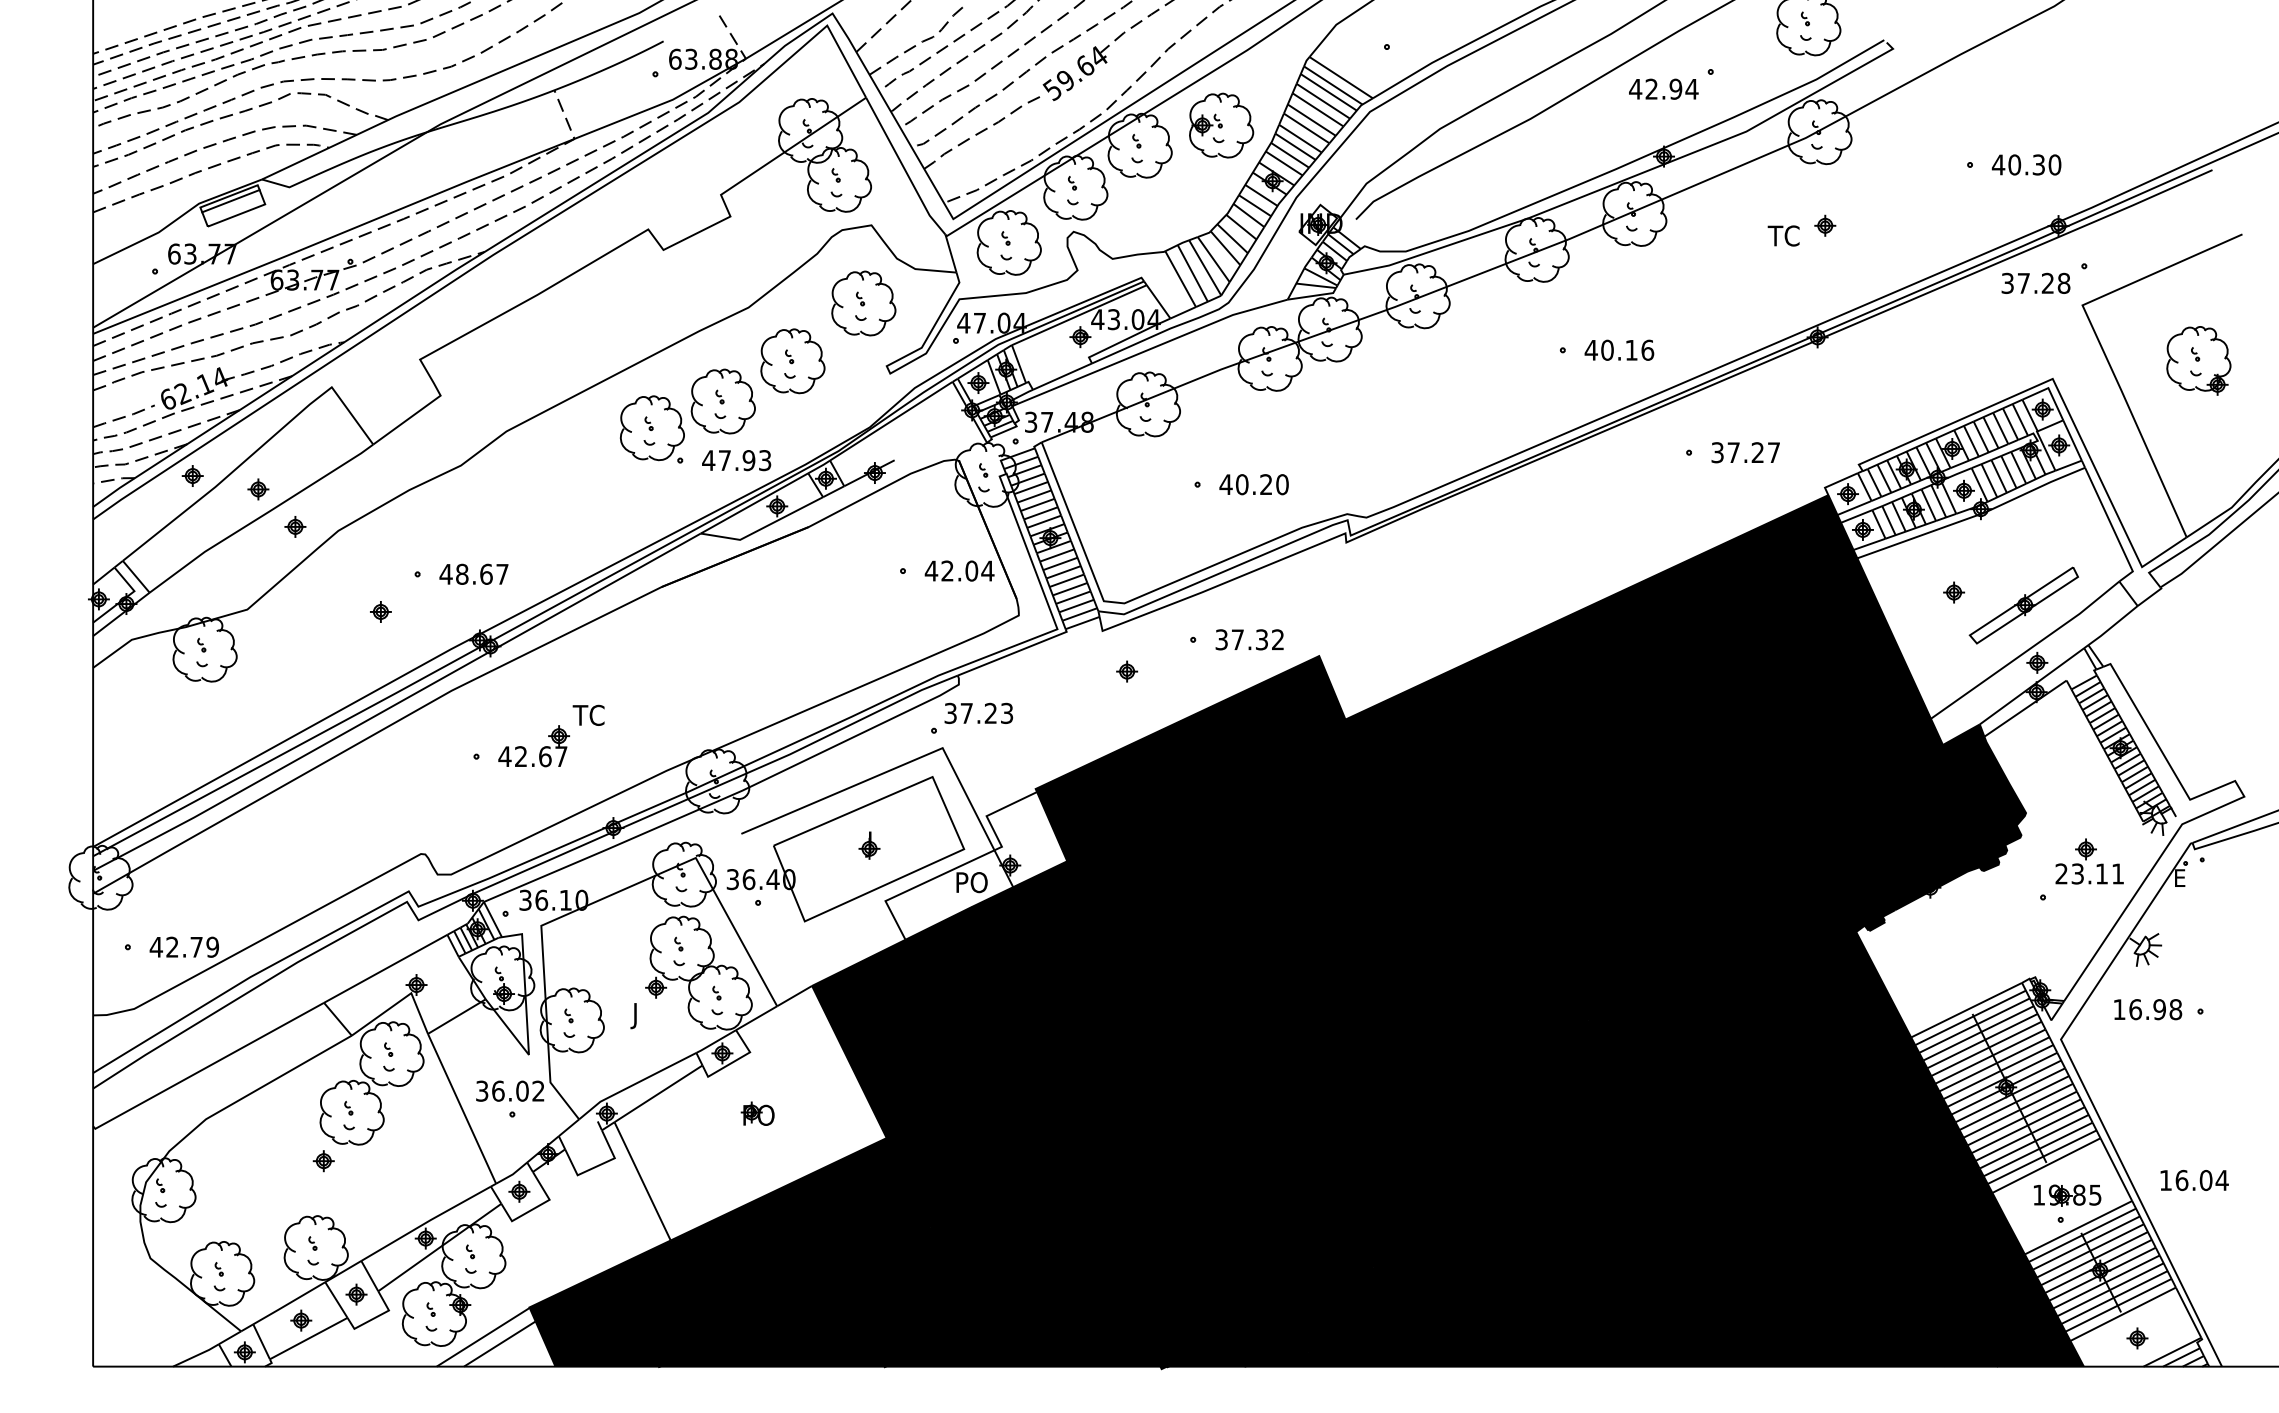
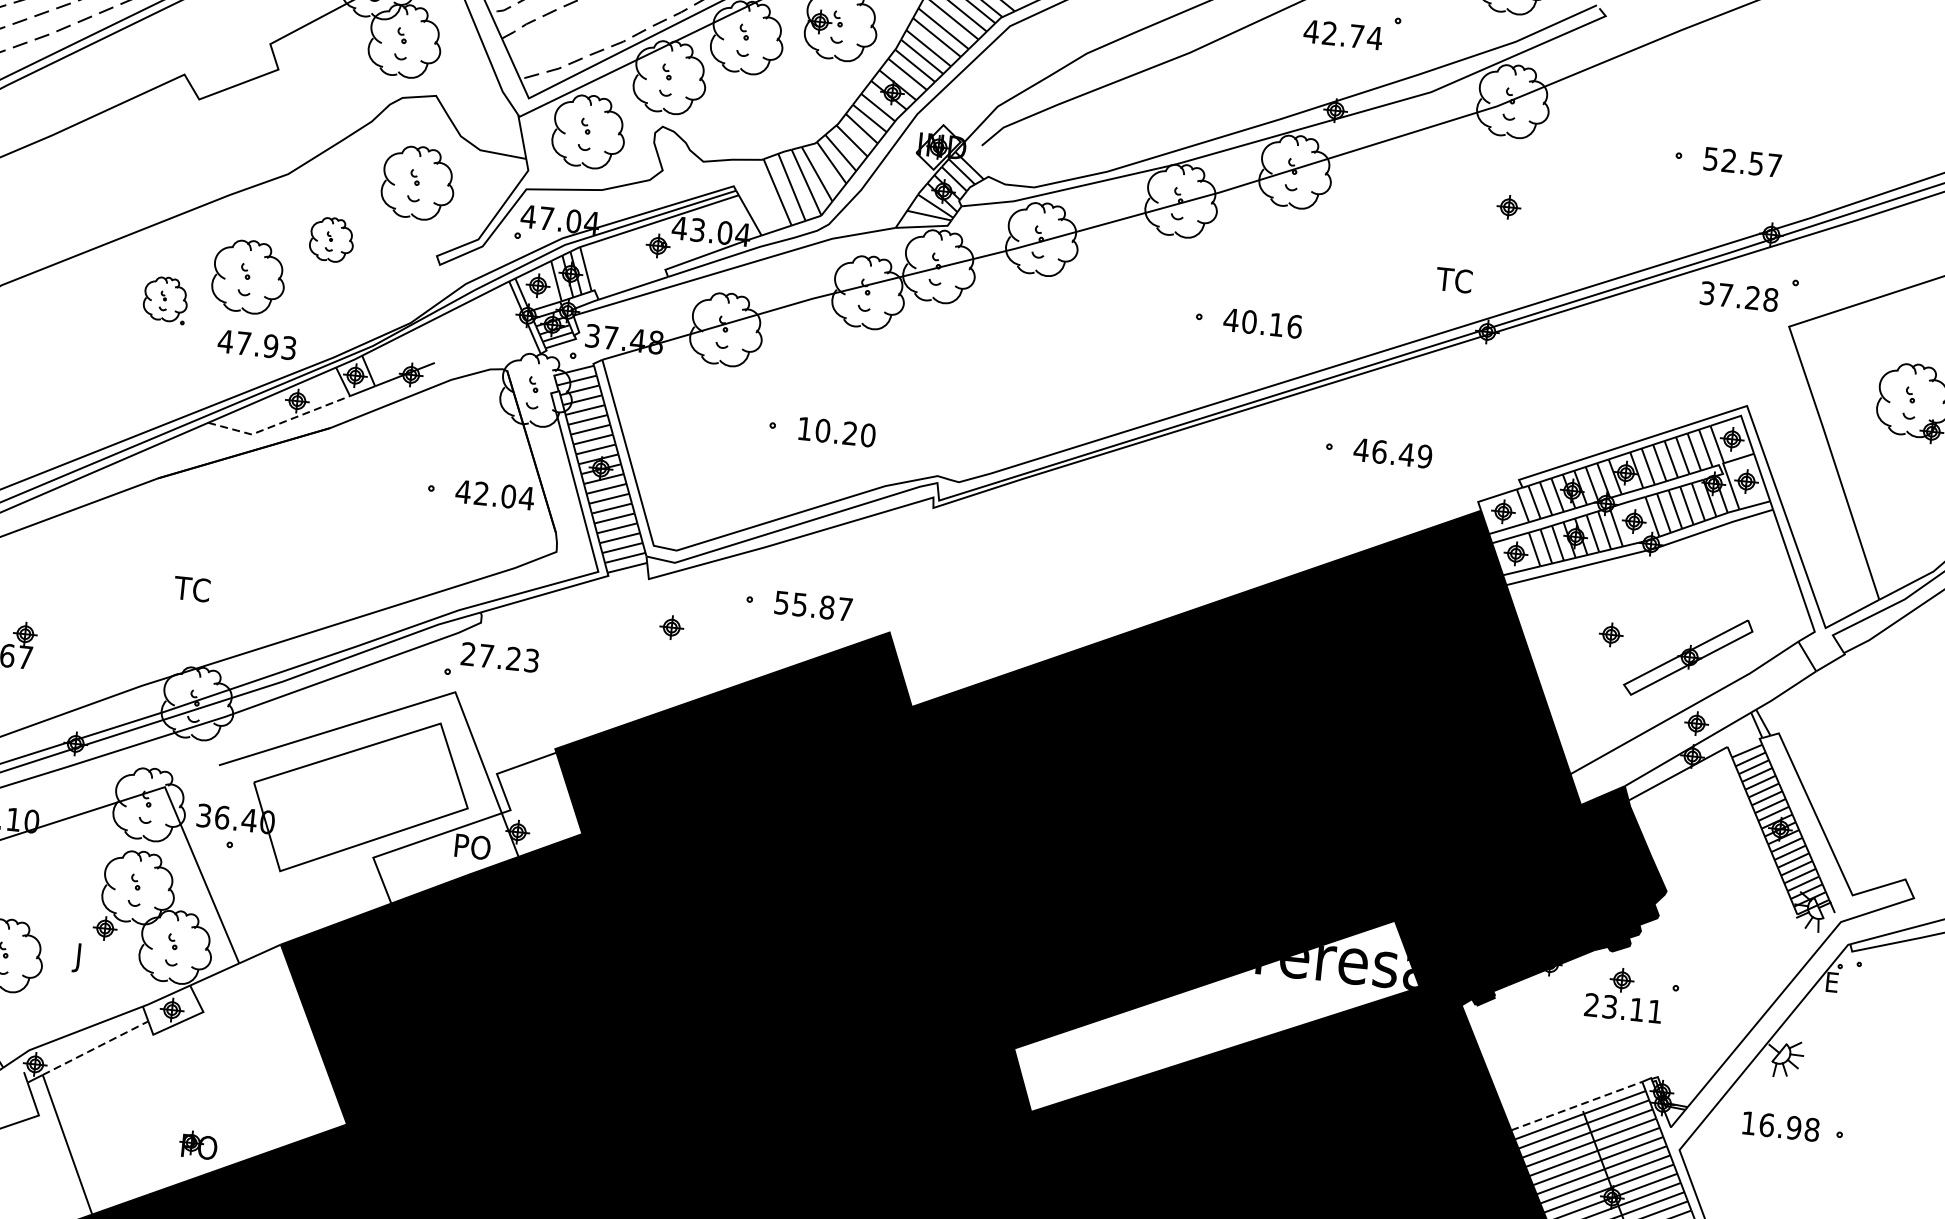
text: (1675, 88) -> (1356, 35), 42.94 -> 42.74
text: (2026, 164) -> (1742, 161), 40.30 -> 52.57
text: (1783, 235) -> (1453, 279), moved
part: (792, 361) -> (331, 239), size x0.6
part: (651, 429) -> (164, 300), size x0.6
text: (1745, 452) -> (1392, 453), 37.27 -> 46.49
text: (1225, 484) -> (804, 428), 40.20 -> 10.20
line: (763, 527) -> (279, 423), solid -> dashed
text: (1249, 639) -> (813, 605), 37.32 -> 55.87
text: (950, 713) -> (468, 654), 37.23 -> 27.23
text: (588, 714) -> (191, 588), moved
part: (869, 845) -> (361, 793), removed
part: (2089, 861) -> (1624, 994), moved
fill: (1641, 963) -> (1216, 1015), removed
line: (1966, 1010) -> (1576, 1106), solid -> dashed
line: (658, 1094) -> (95, 1048), solid -> dashed
part: (757, 1113) -> (198, 1144), moved

